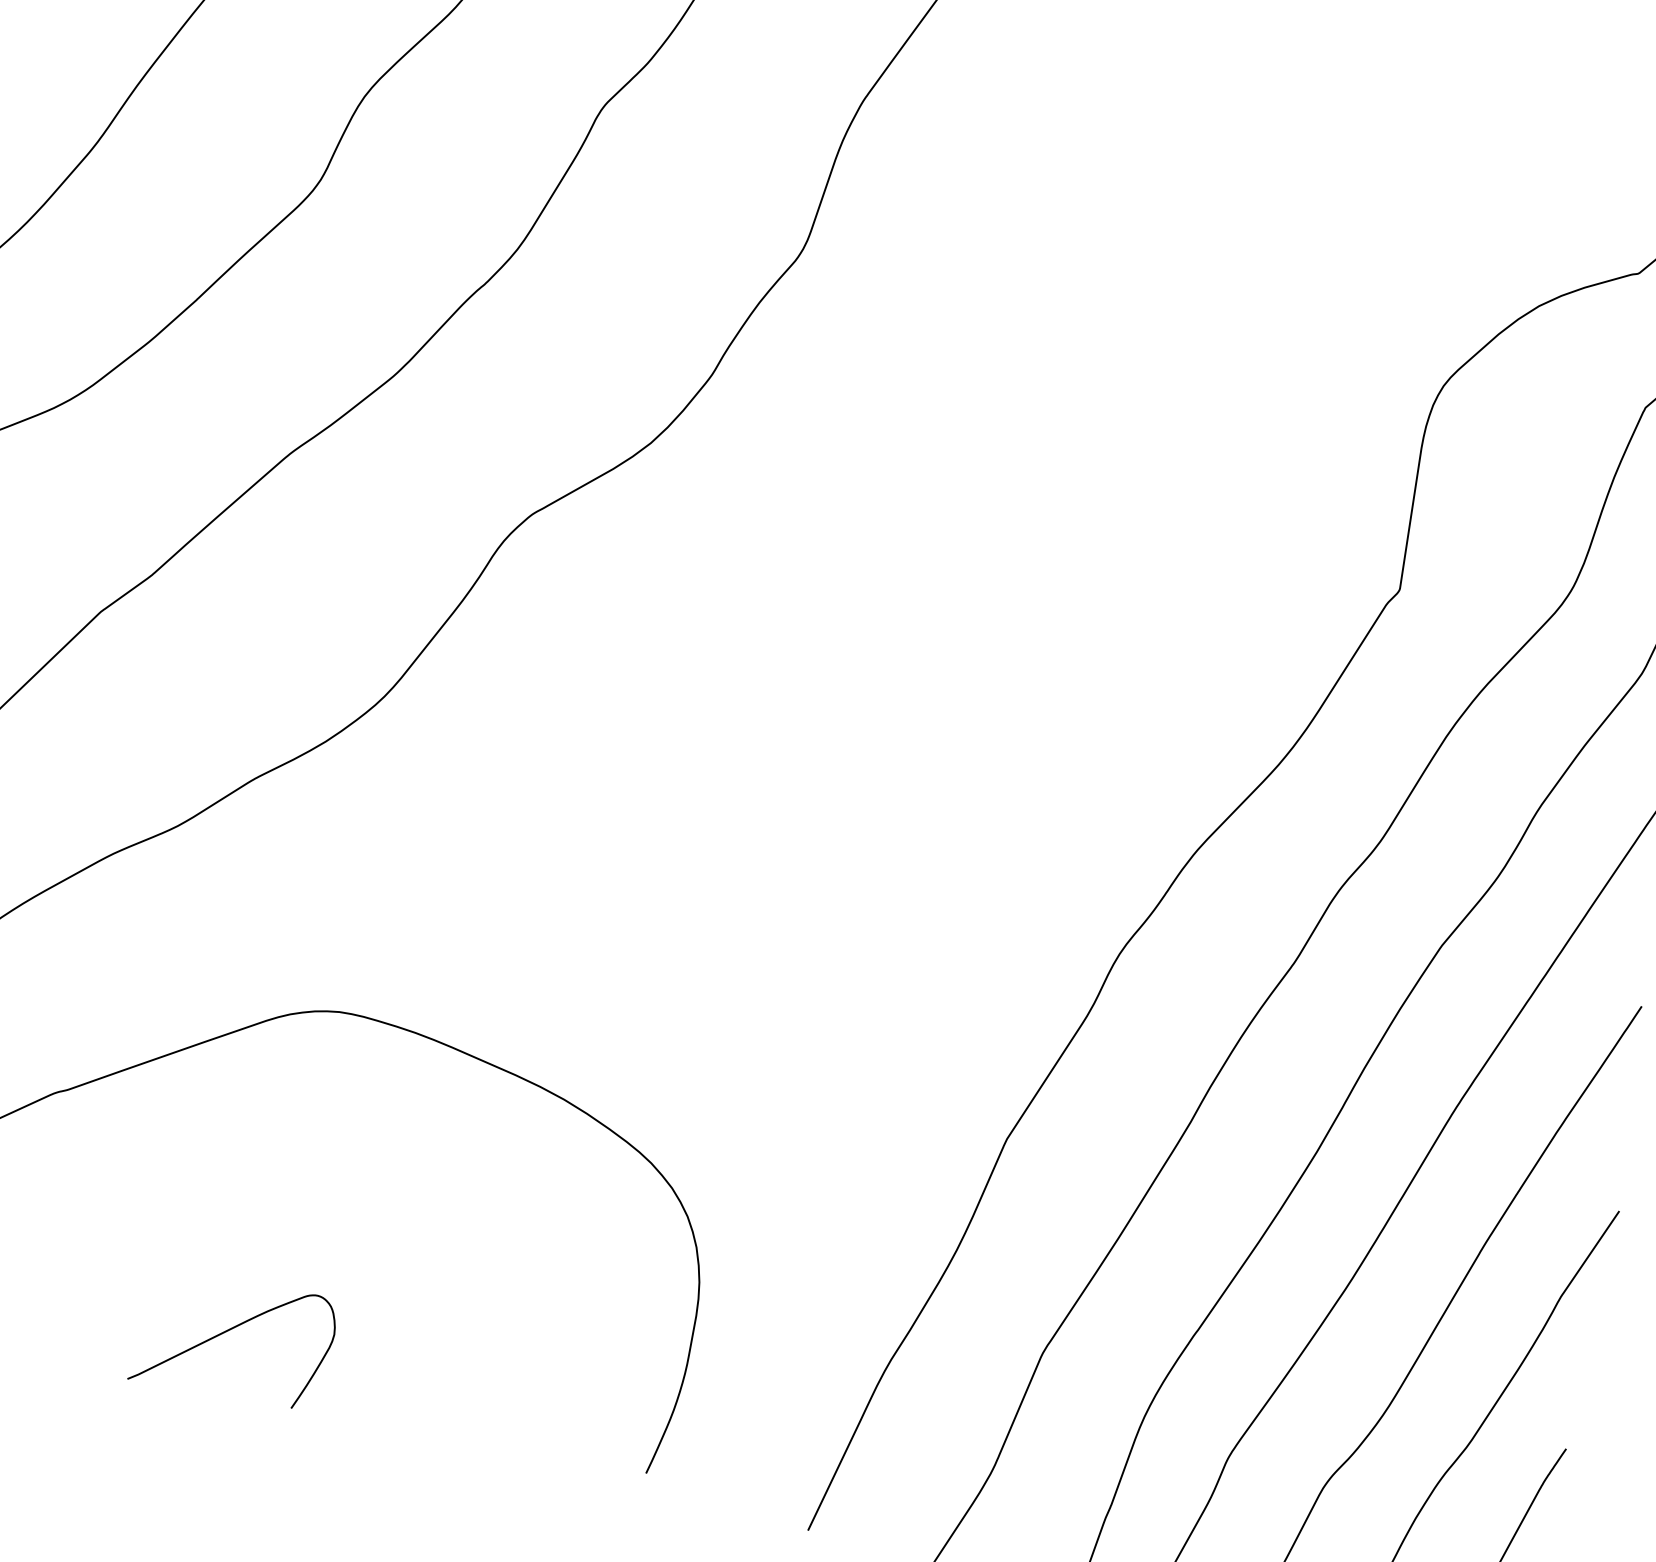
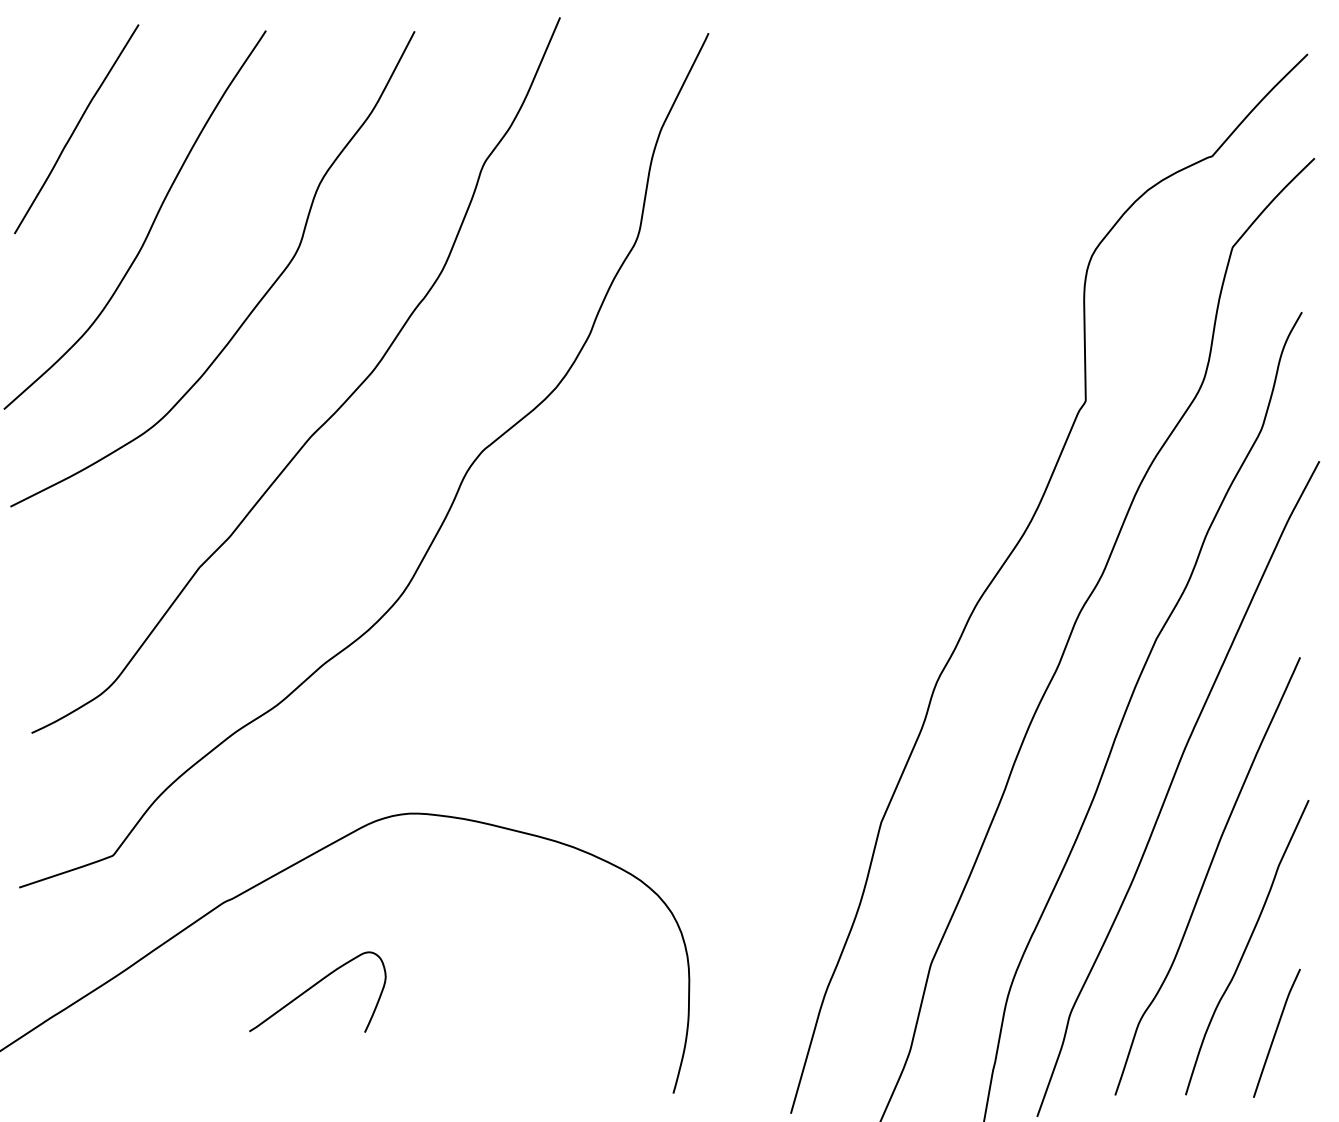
curve: (230, 1330) -> (314, 986), moved

